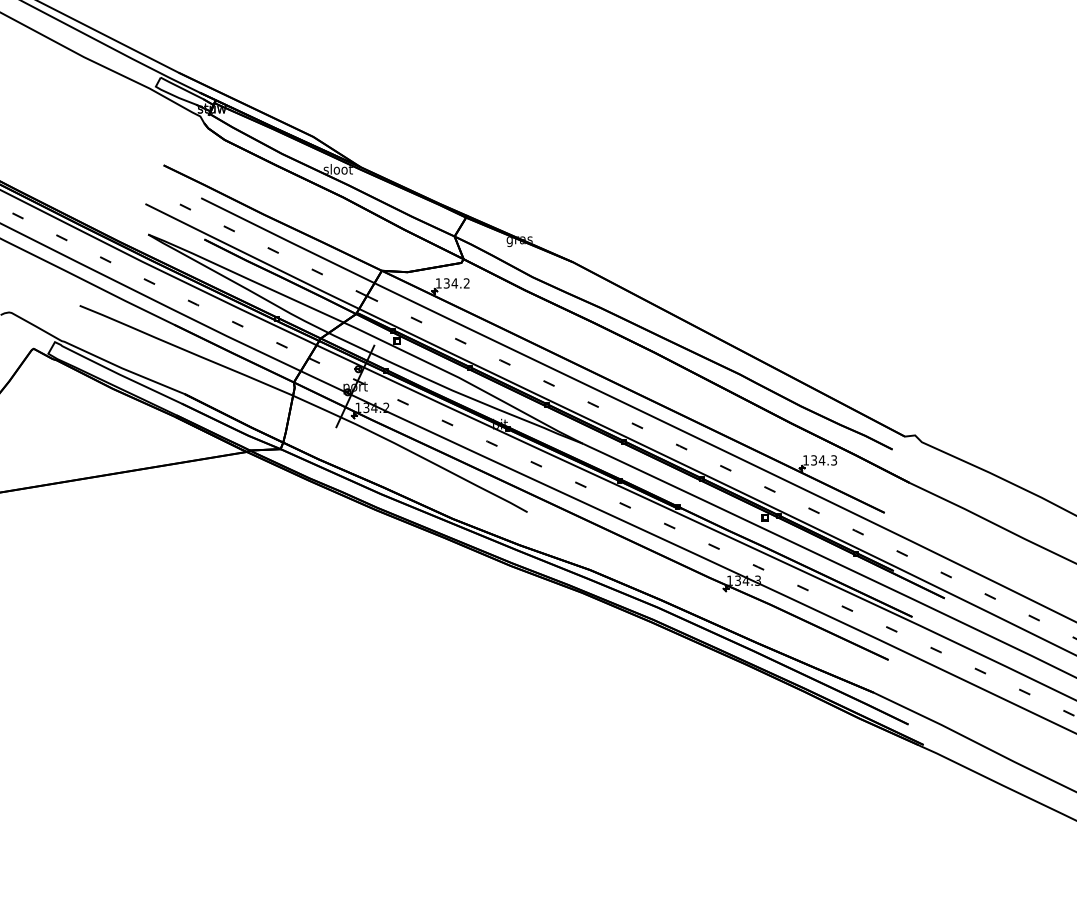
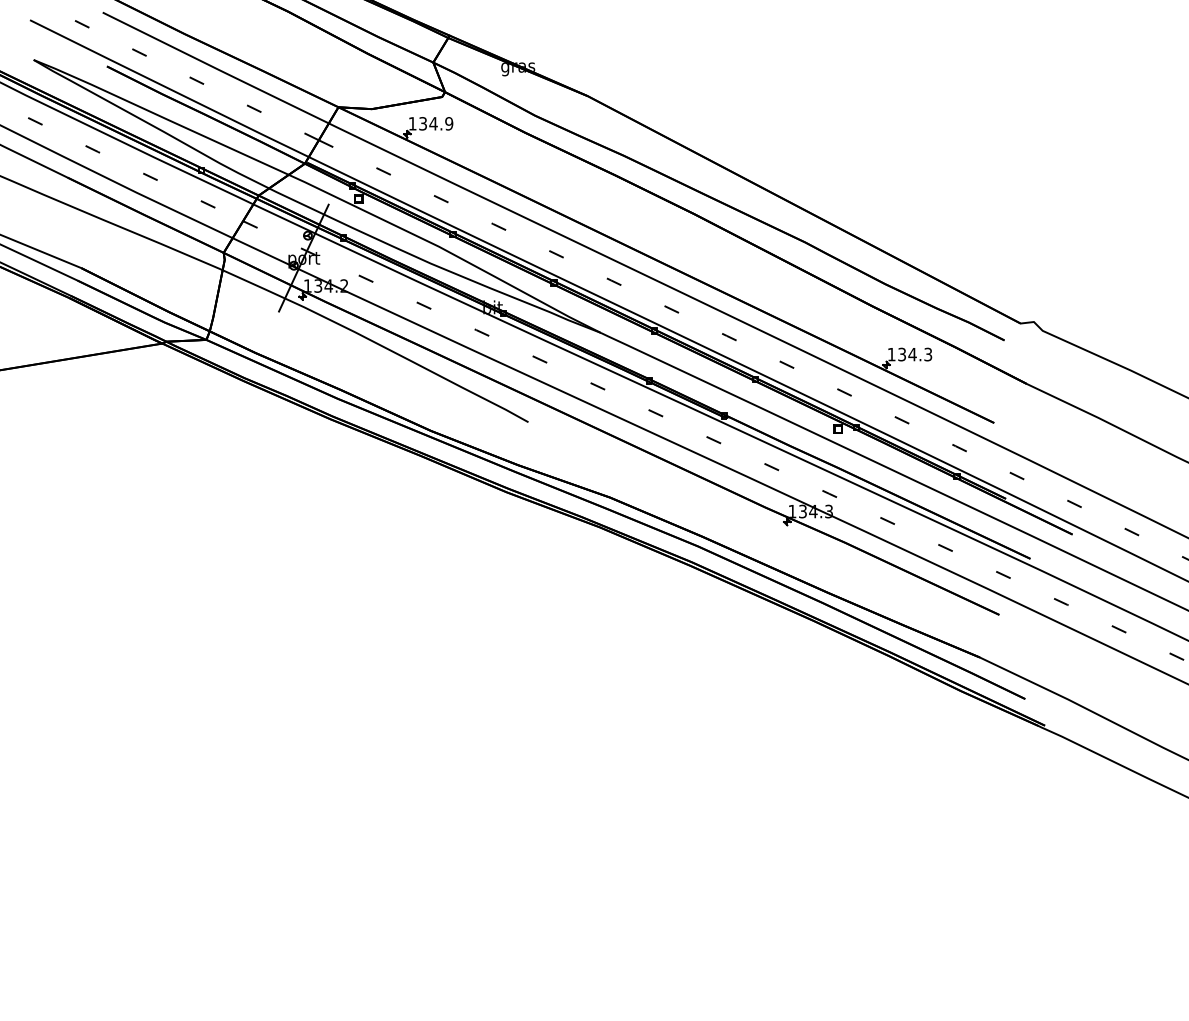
text: (466, 283) -> (448, 123), 134.2 -> 134.9

